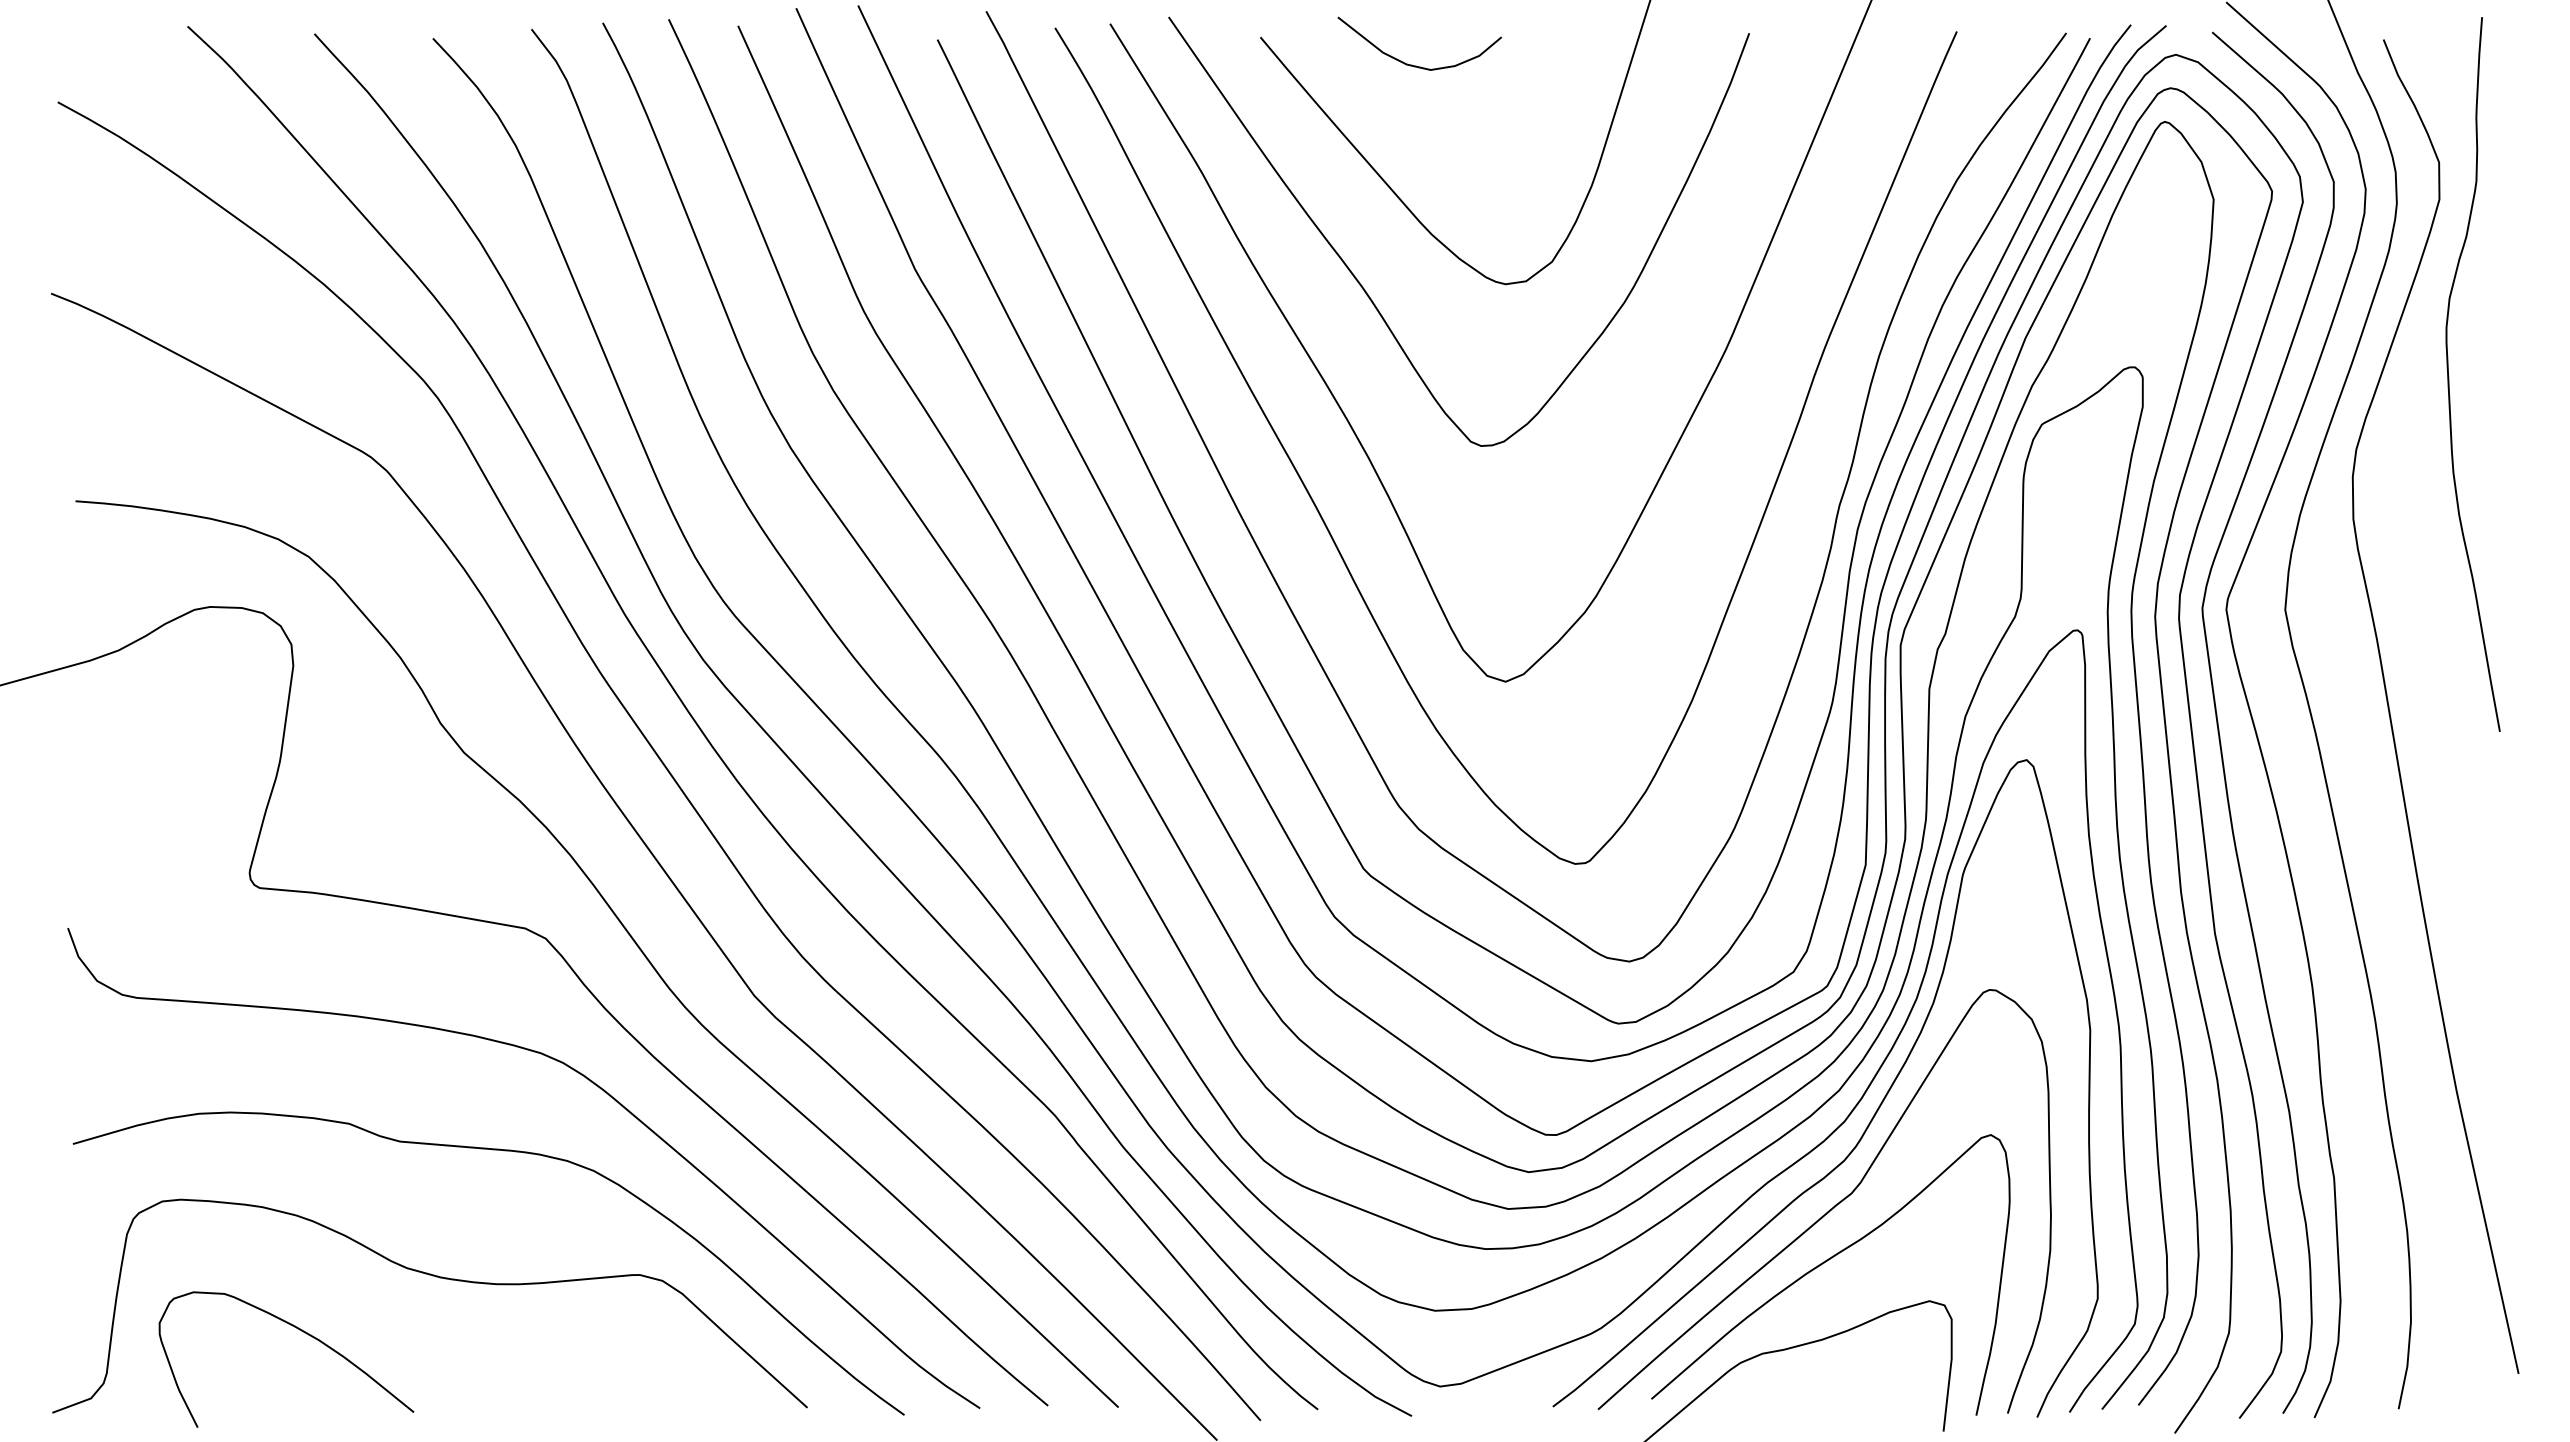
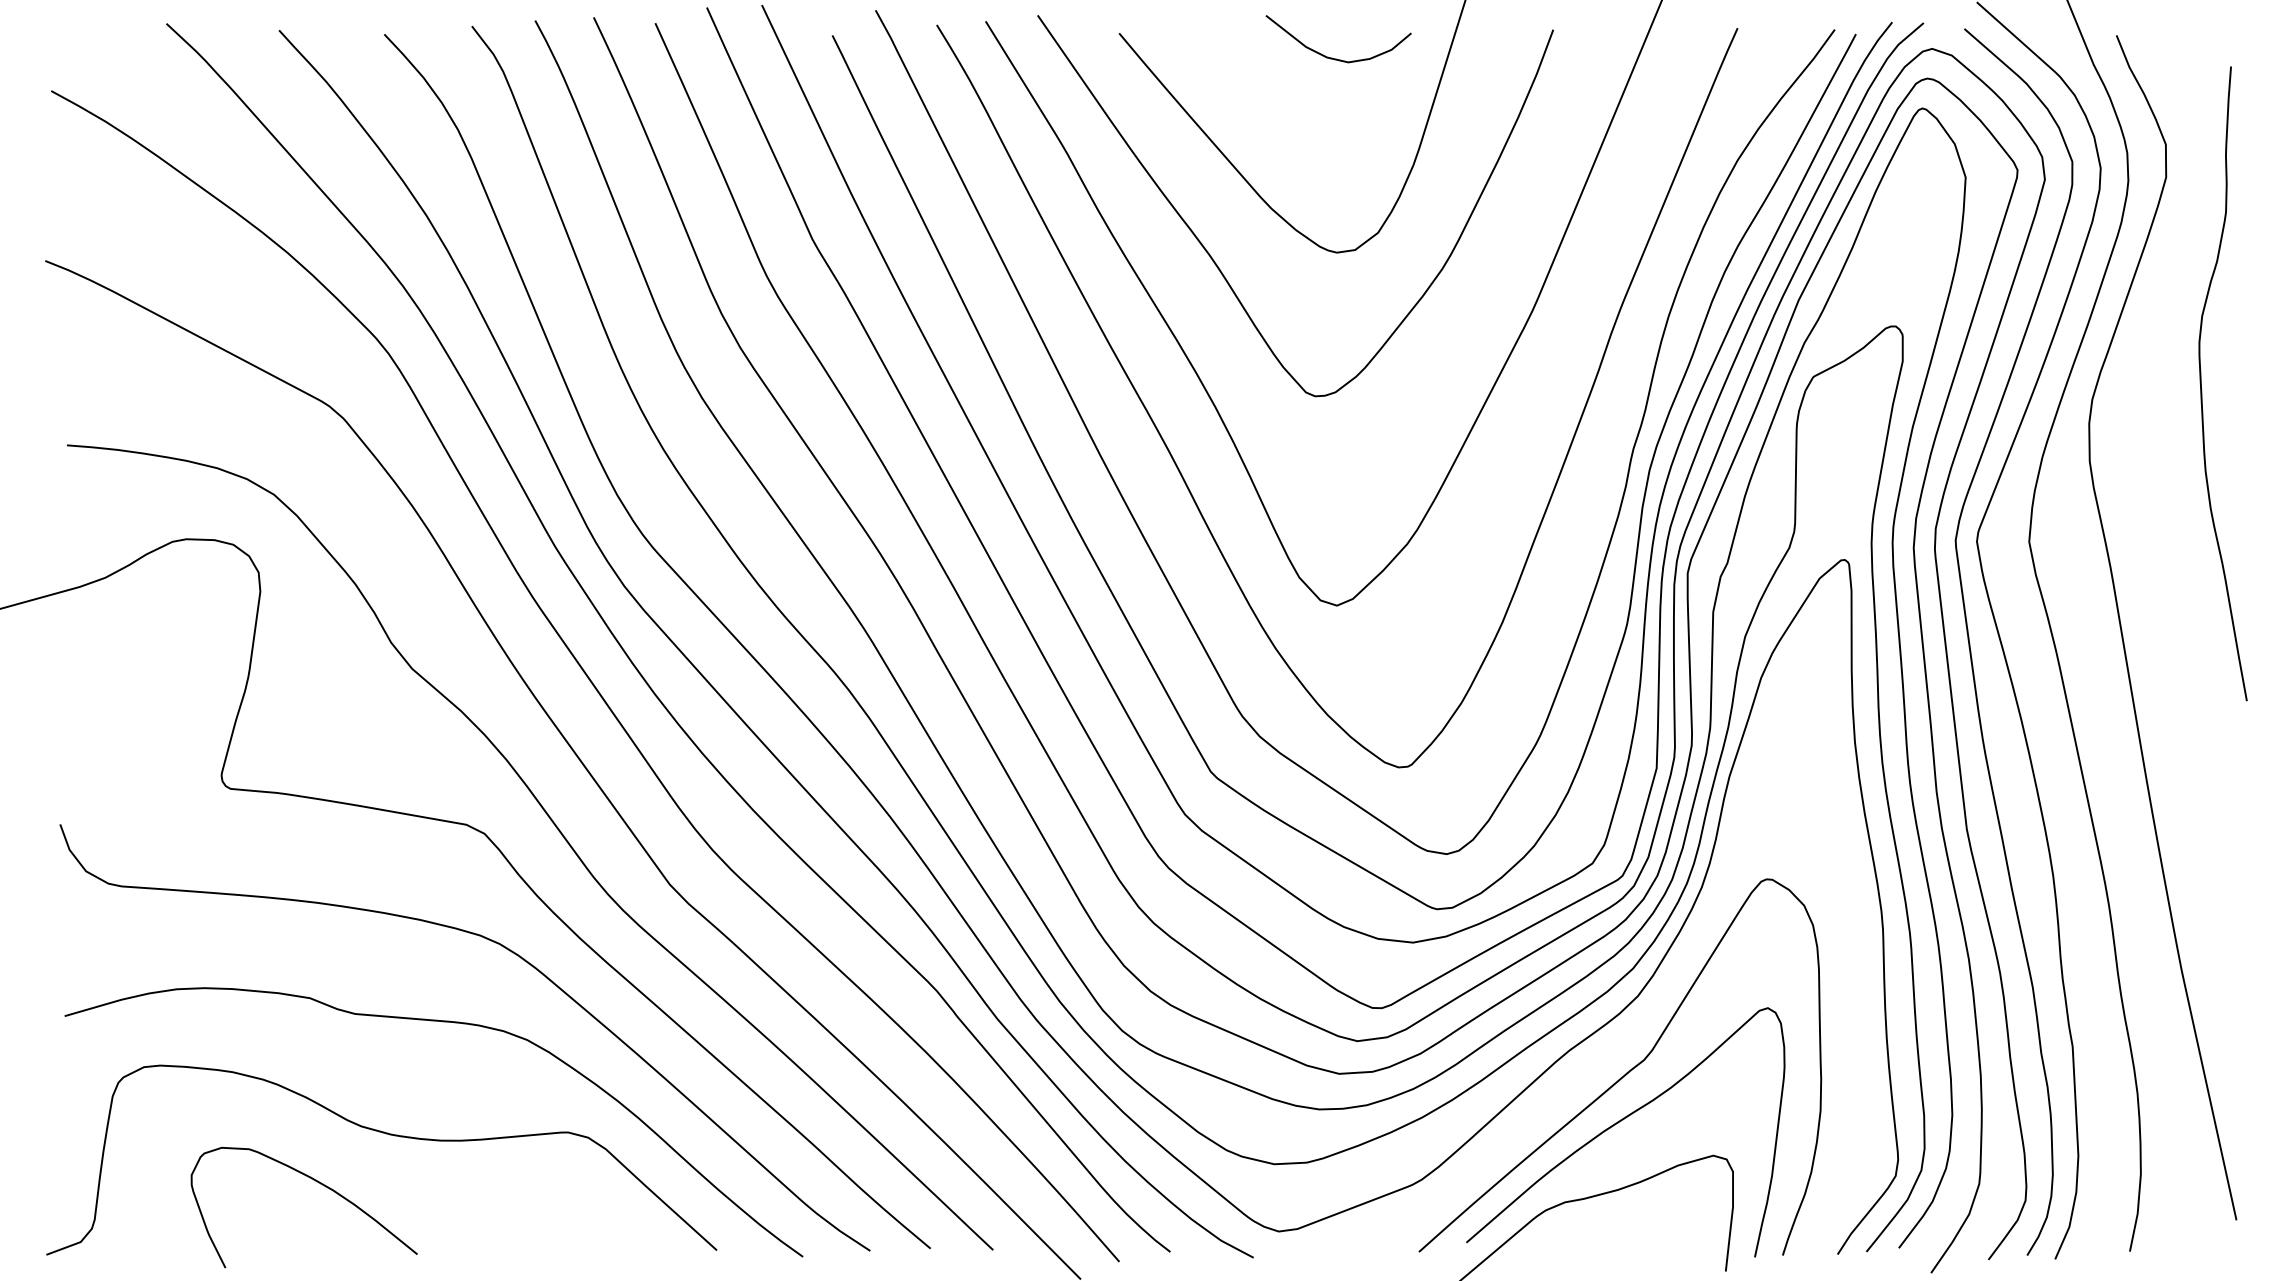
curve: (1412, 64) -> (1332, 57), moved
curve: (2448, 374) -> (2201, 383), moved
curve: (1871, 1118) -> (1661, 993), removed
curve: (302, 1332) -> (318, 1183), moved

